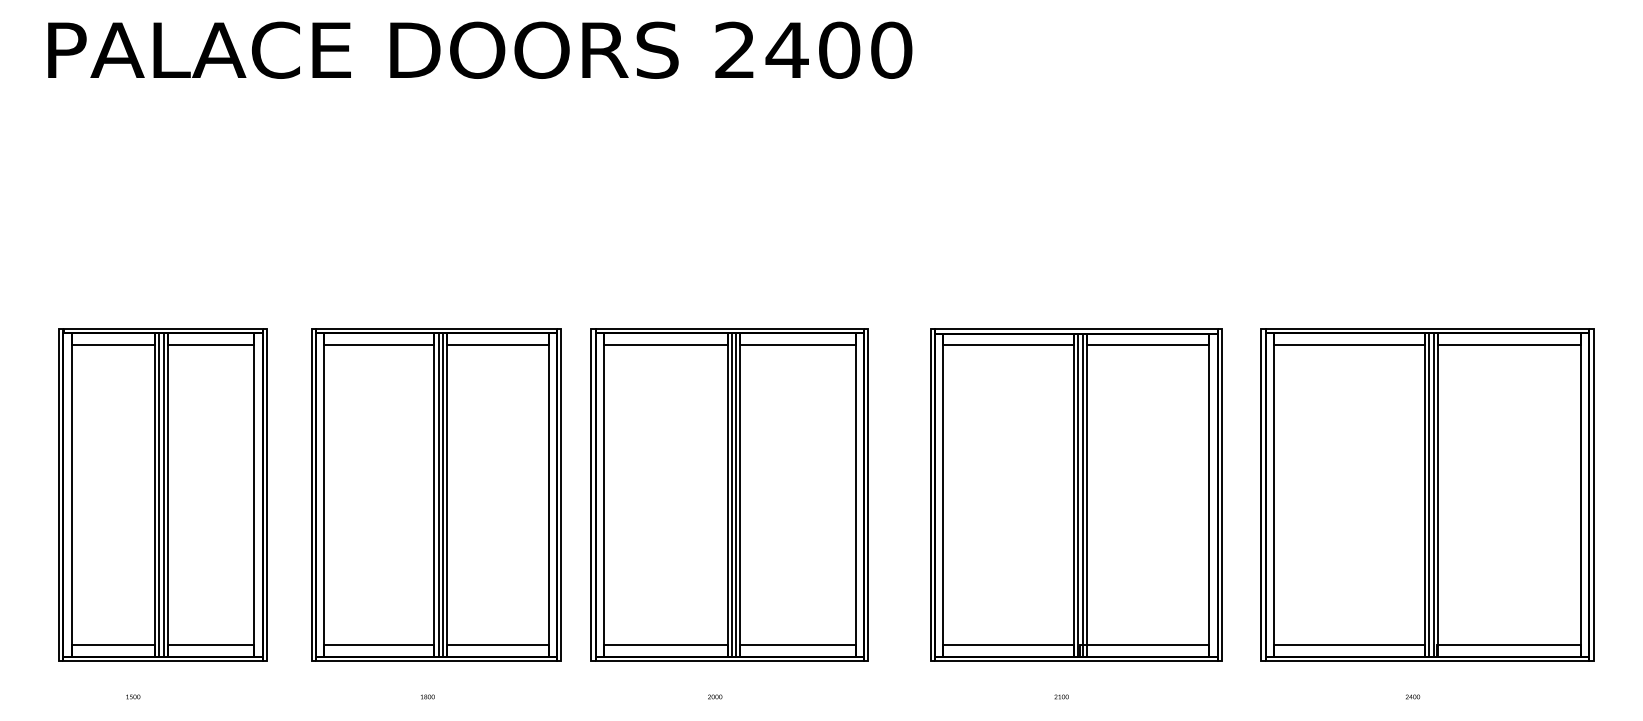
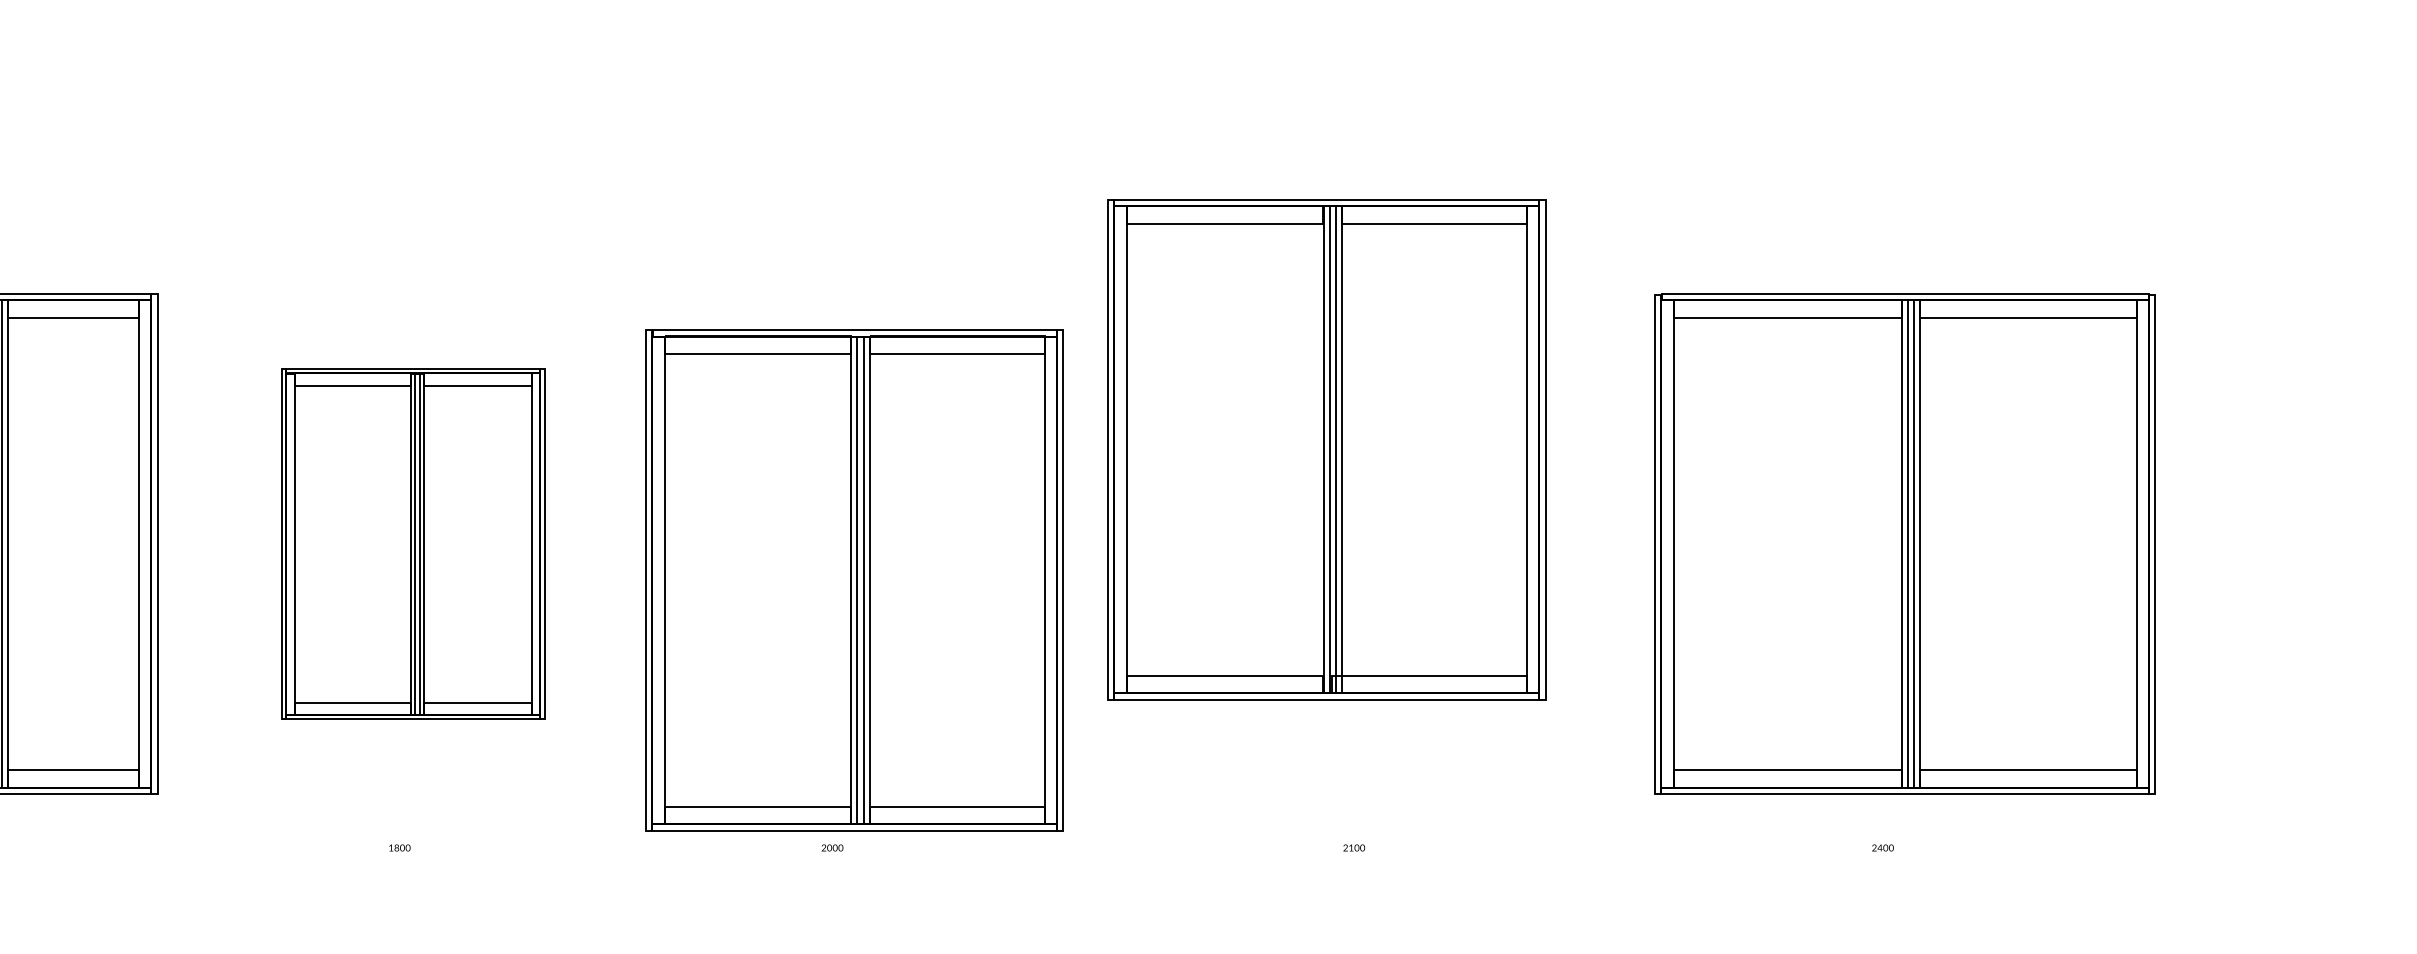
part: (436, 494) -> (413, 543), size x0.7
part: (729, 494) -> (854, 579), moved
part: (1076, 494) -> (1326, 448), moved

